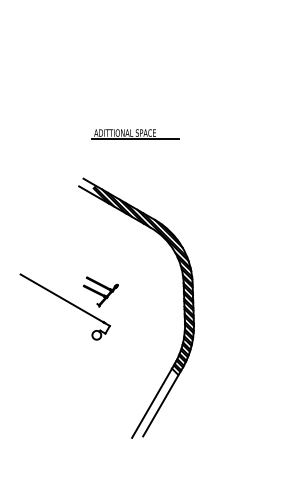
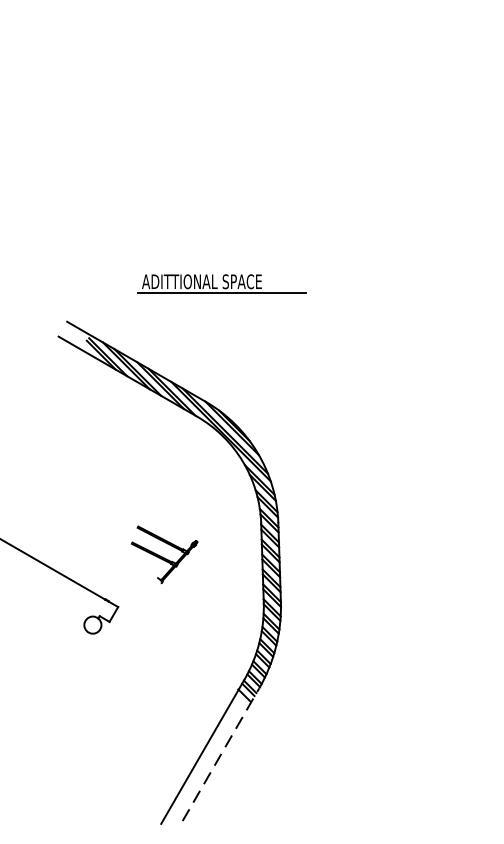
part: (135, 134) -> (222, 284), moved
part: (100, 291) -> (163, 553), moved
line: (162, 402) -> (220, 755), solid -> dashed

